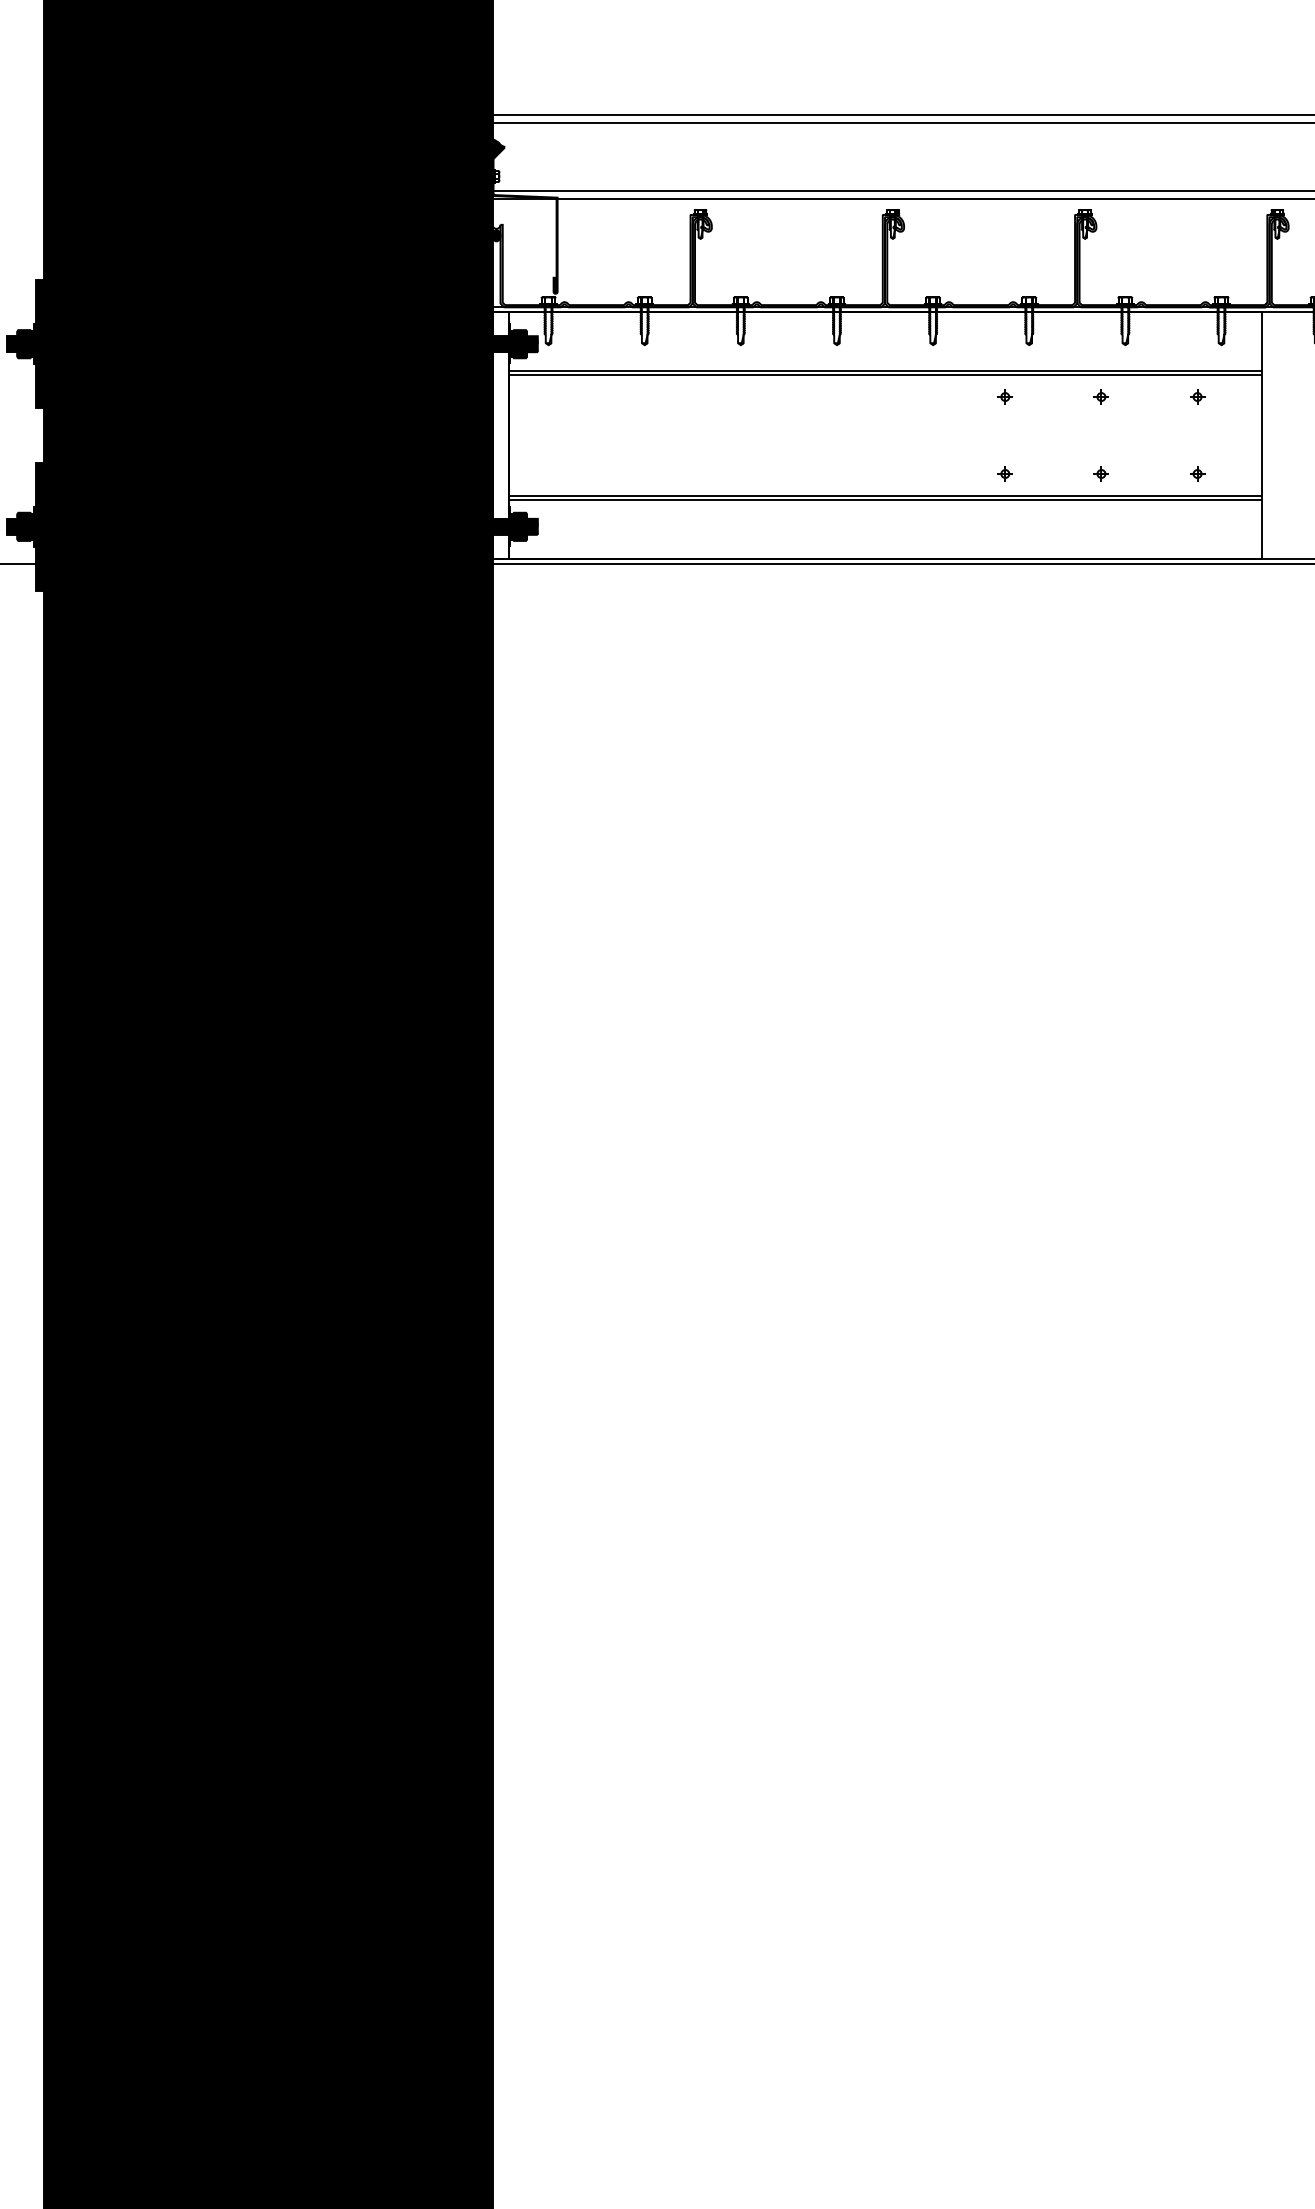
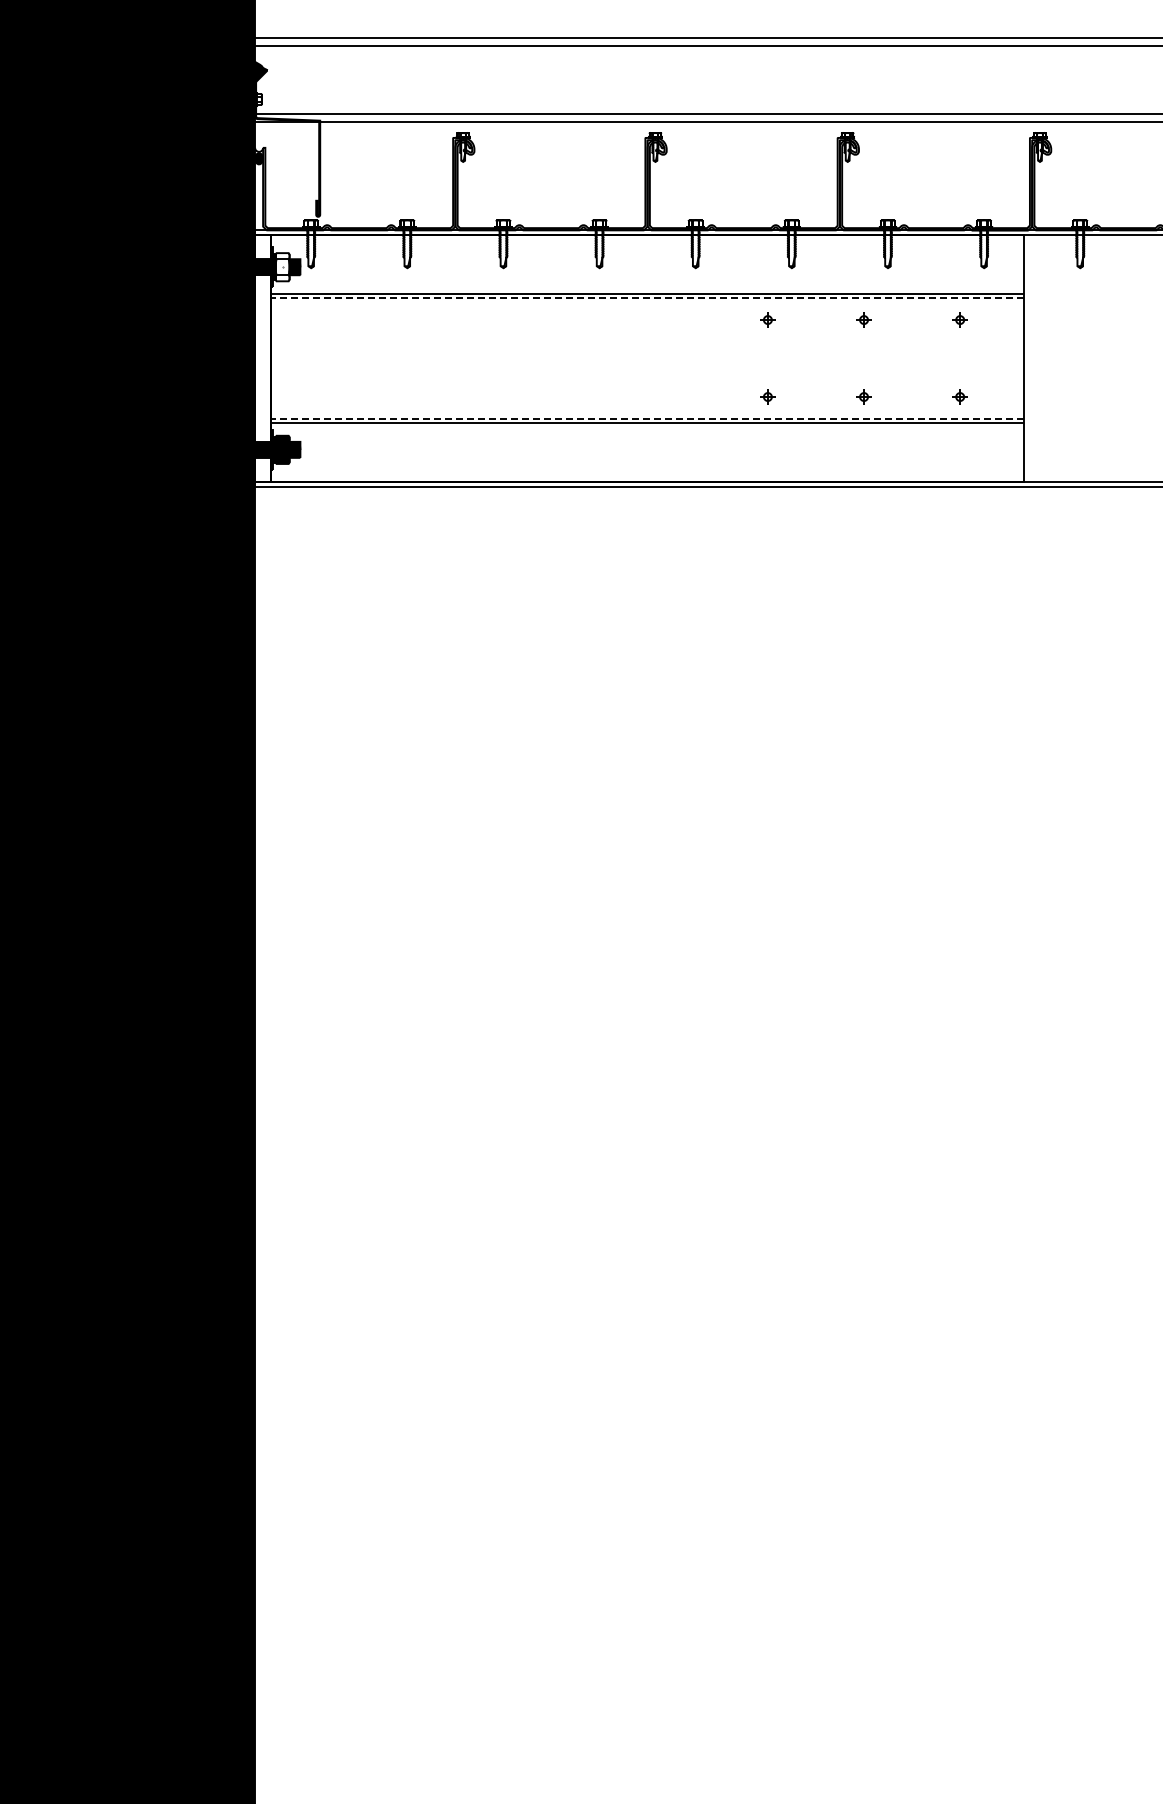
fill: (520, 344) -> (283, 267), removed
line: (885, 375) -> (648, 298), solid -> dashed
line: (885, 495) -> (648, 418), solid -> dashed

